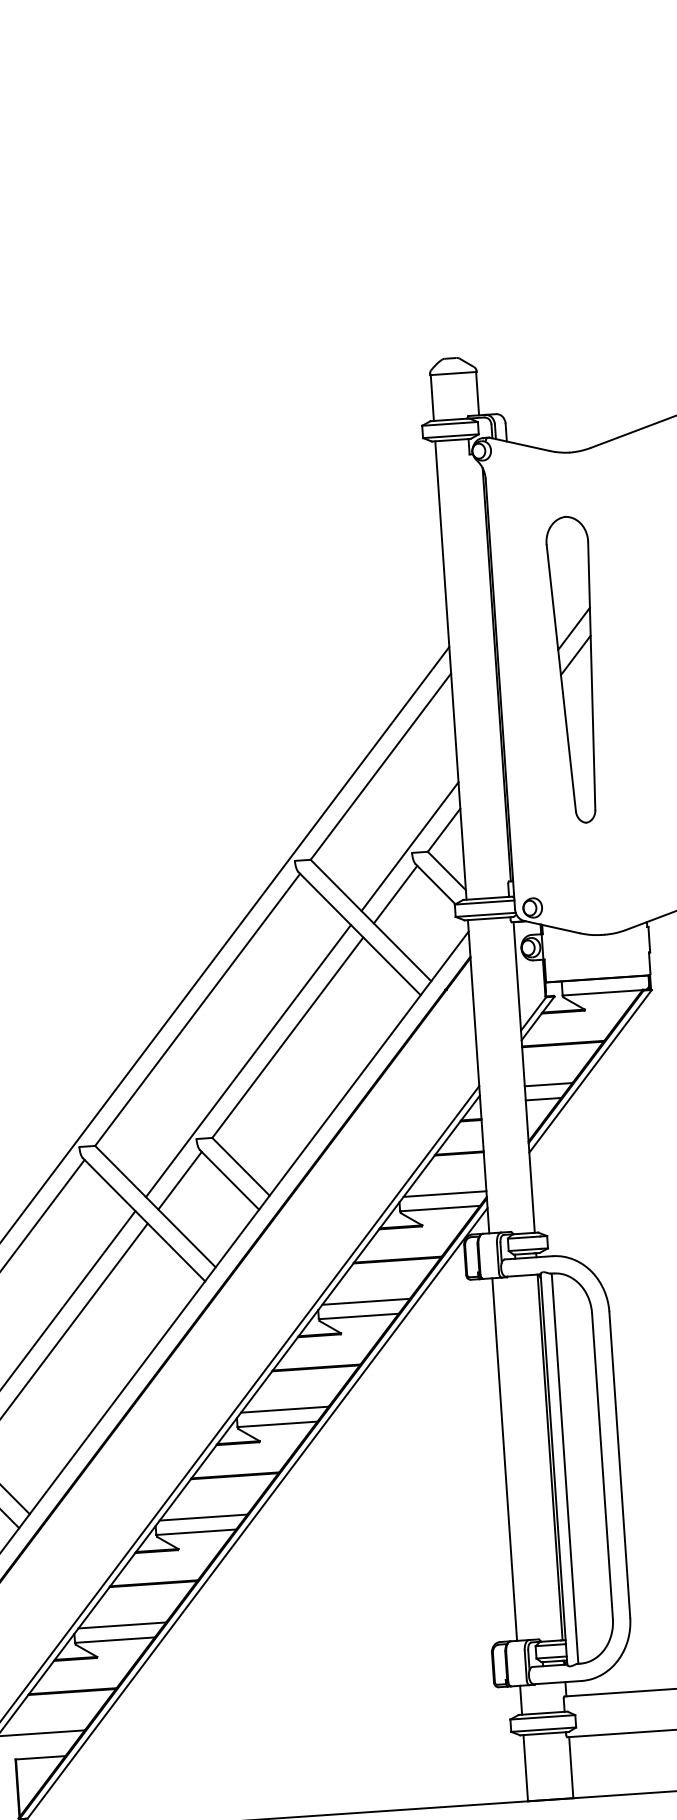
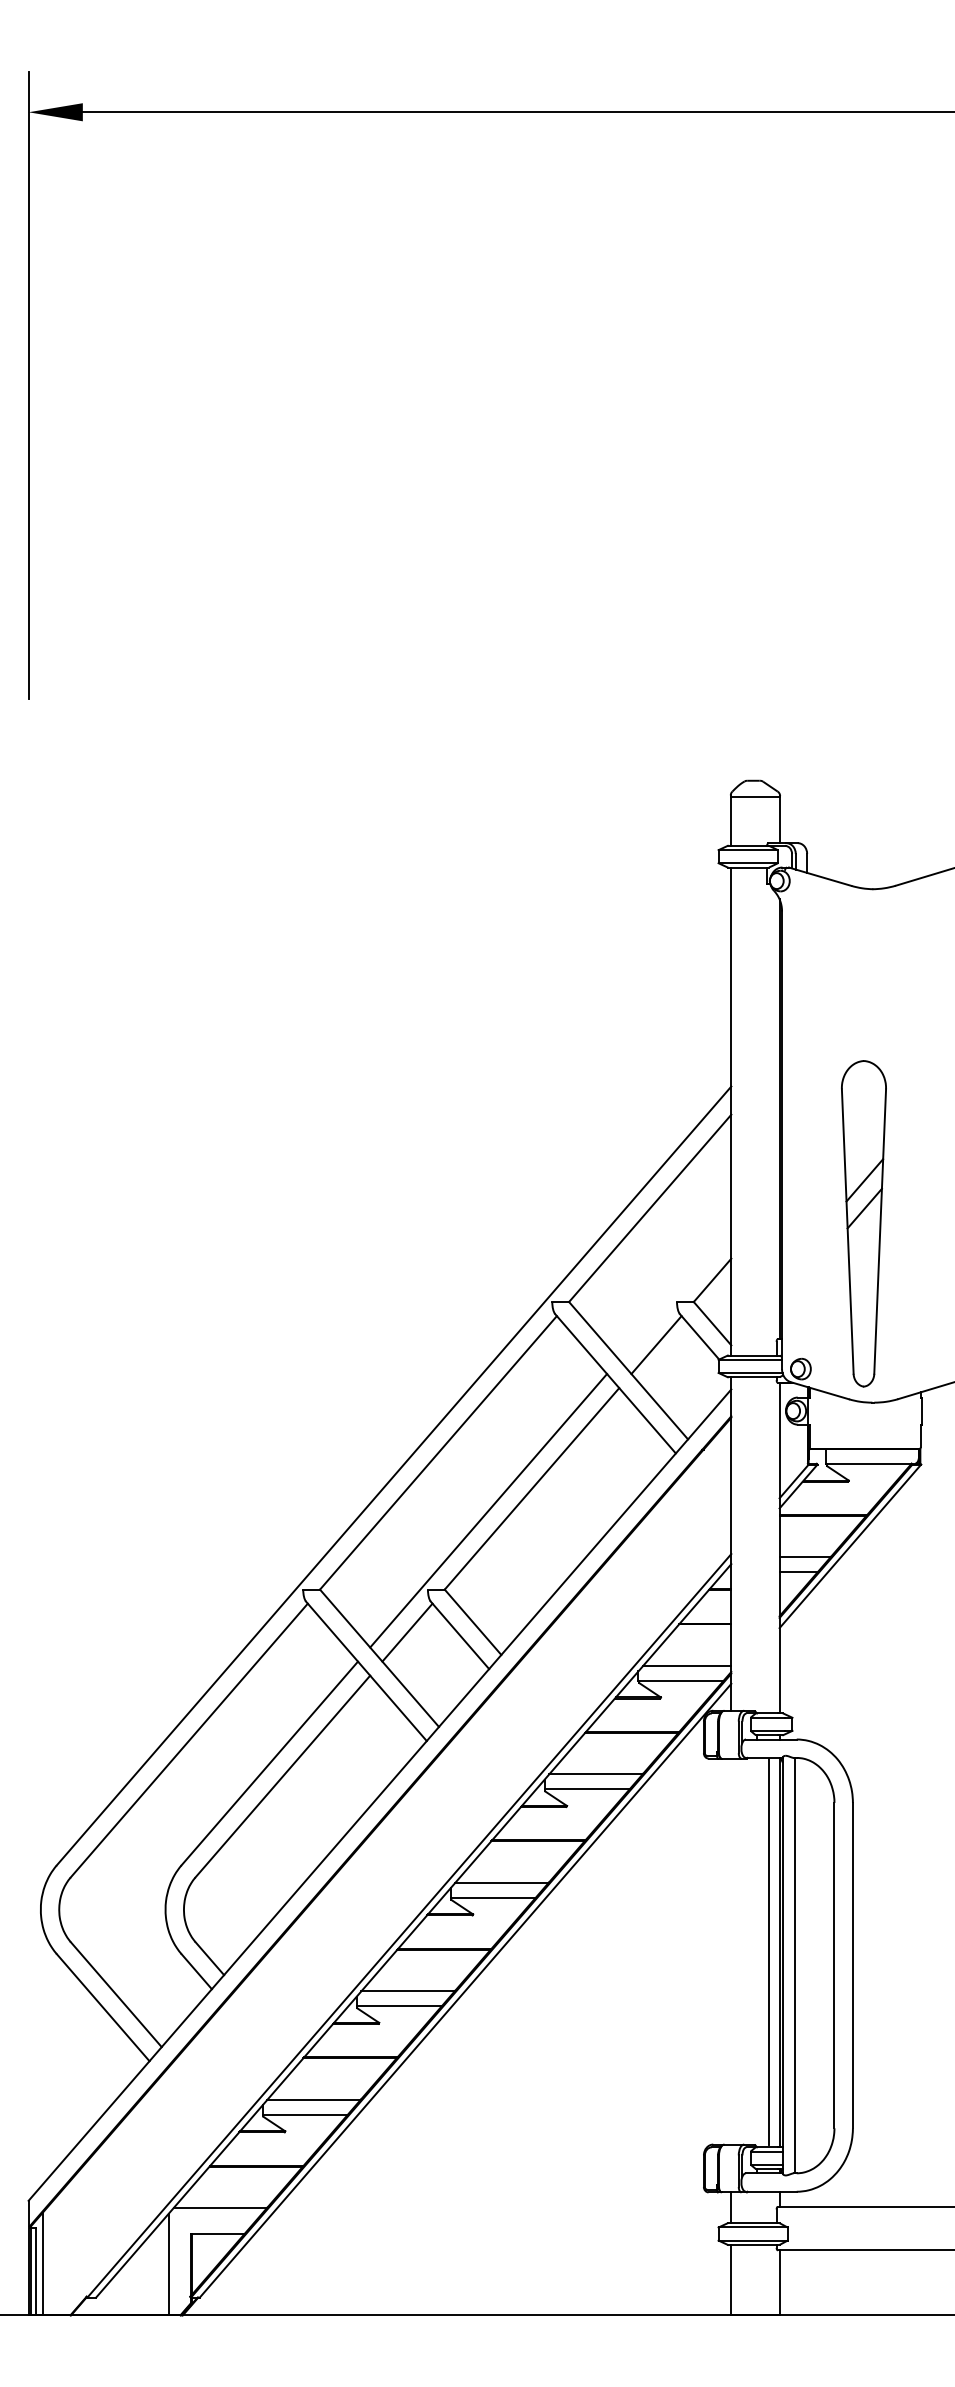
part: (575, 669) -> (863, 1223), moved
line: (410, 845) -> (675, 1294), removed
line: (504, 1459) -> (769, 1951), moved

